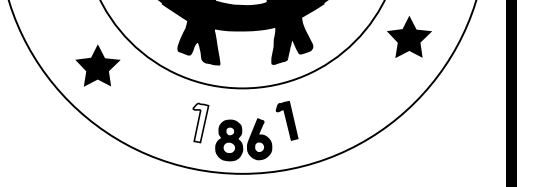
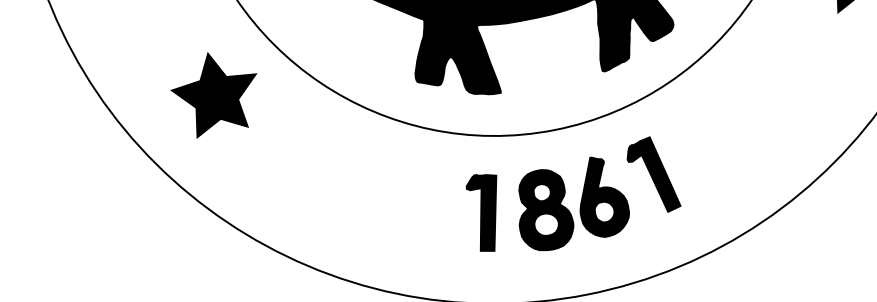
part: (97, 65) -> (214, 92), moved
fill: (200, 122) -> (486, 211), added
part: (243, 139) -> (570, 203), moved

